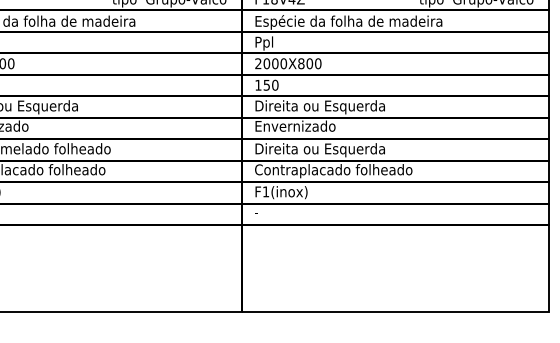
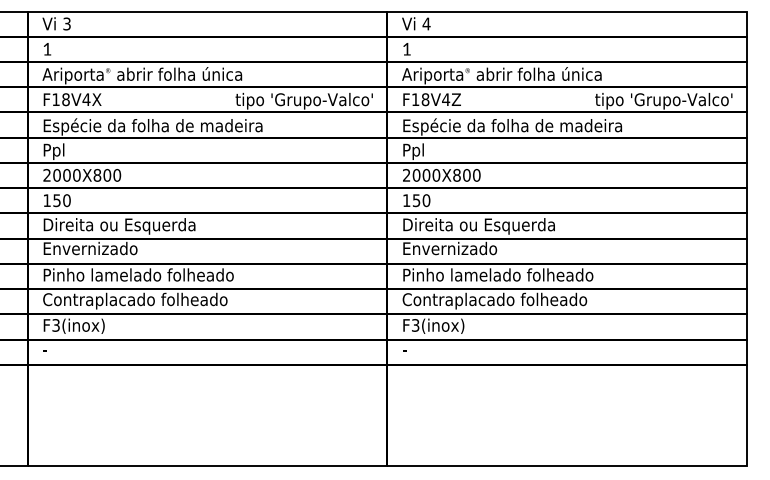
text: (336, 150) -> (498, 276), Direita ou Esquerda -> Pinho lamelado folheado
text: (265, 191) -> (415, 325), F1(inox) -> F3(inox)

